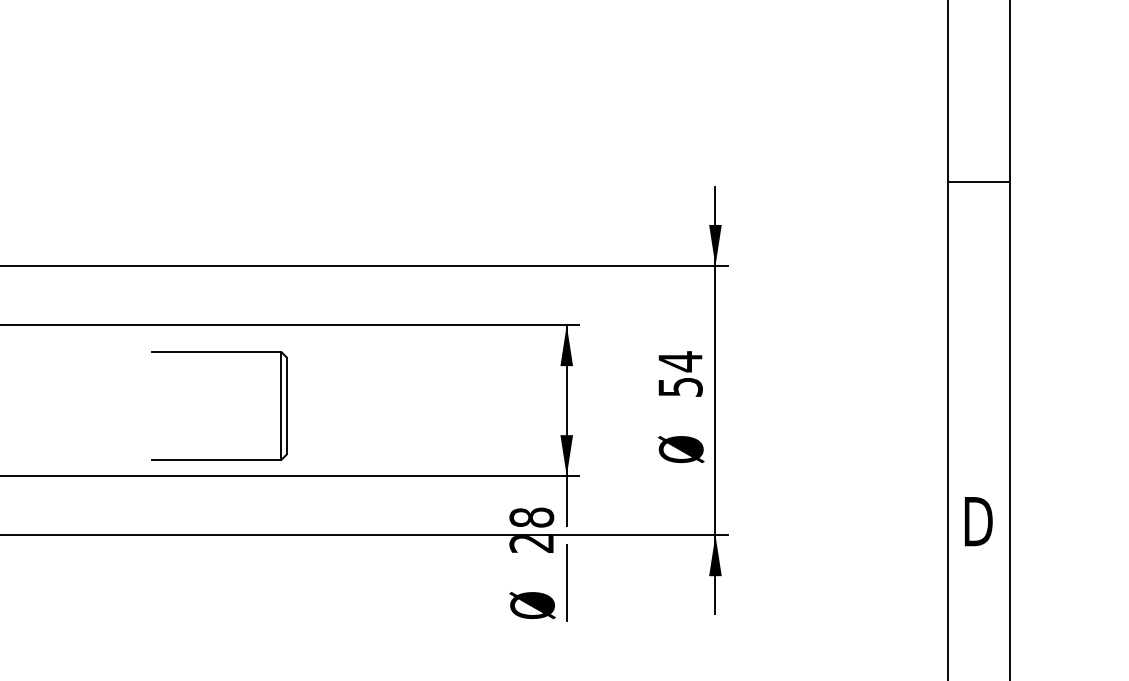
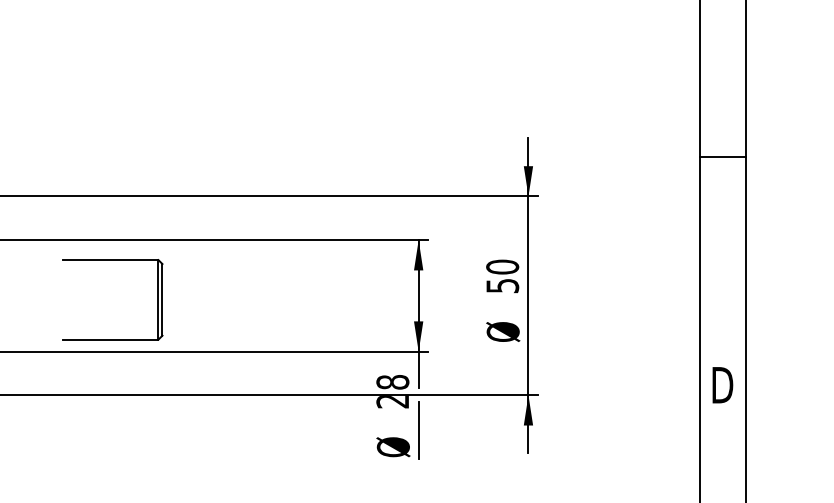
line: (978, 181) -> (722, 156), moved
part: (219, 352) -> (112, 260), moved
text: (680, 361) -> (502, 267), 54 -> 50

